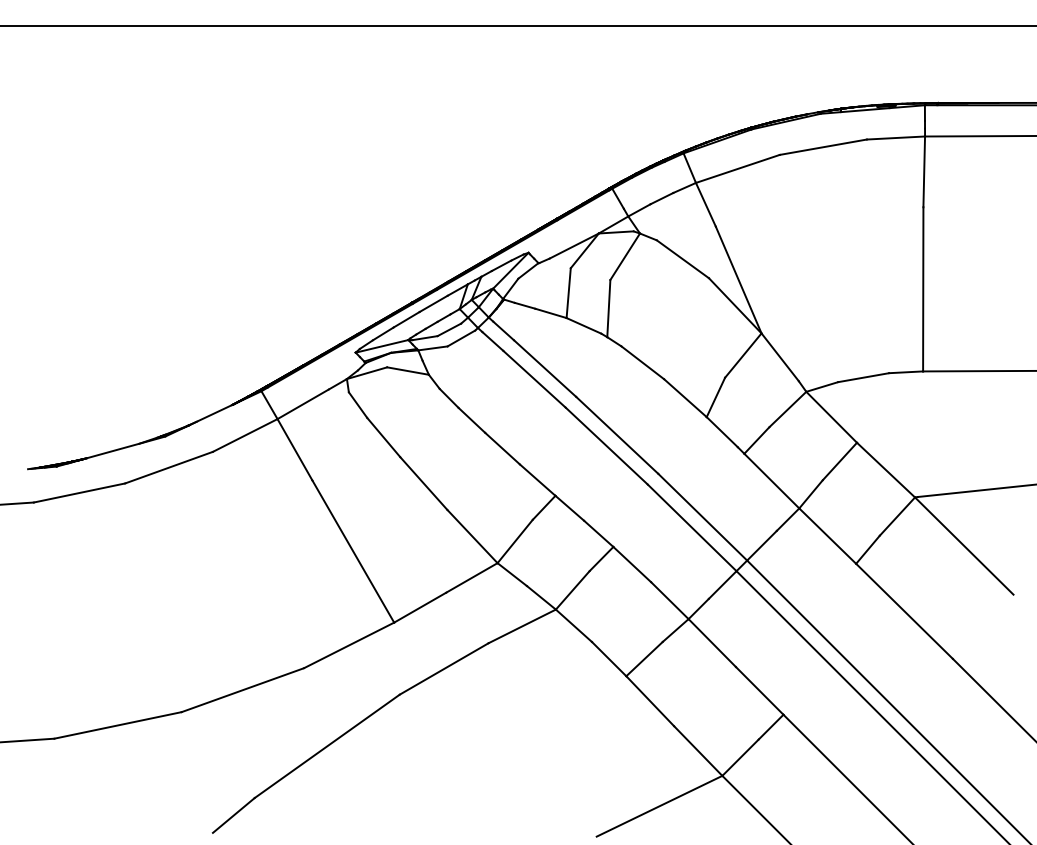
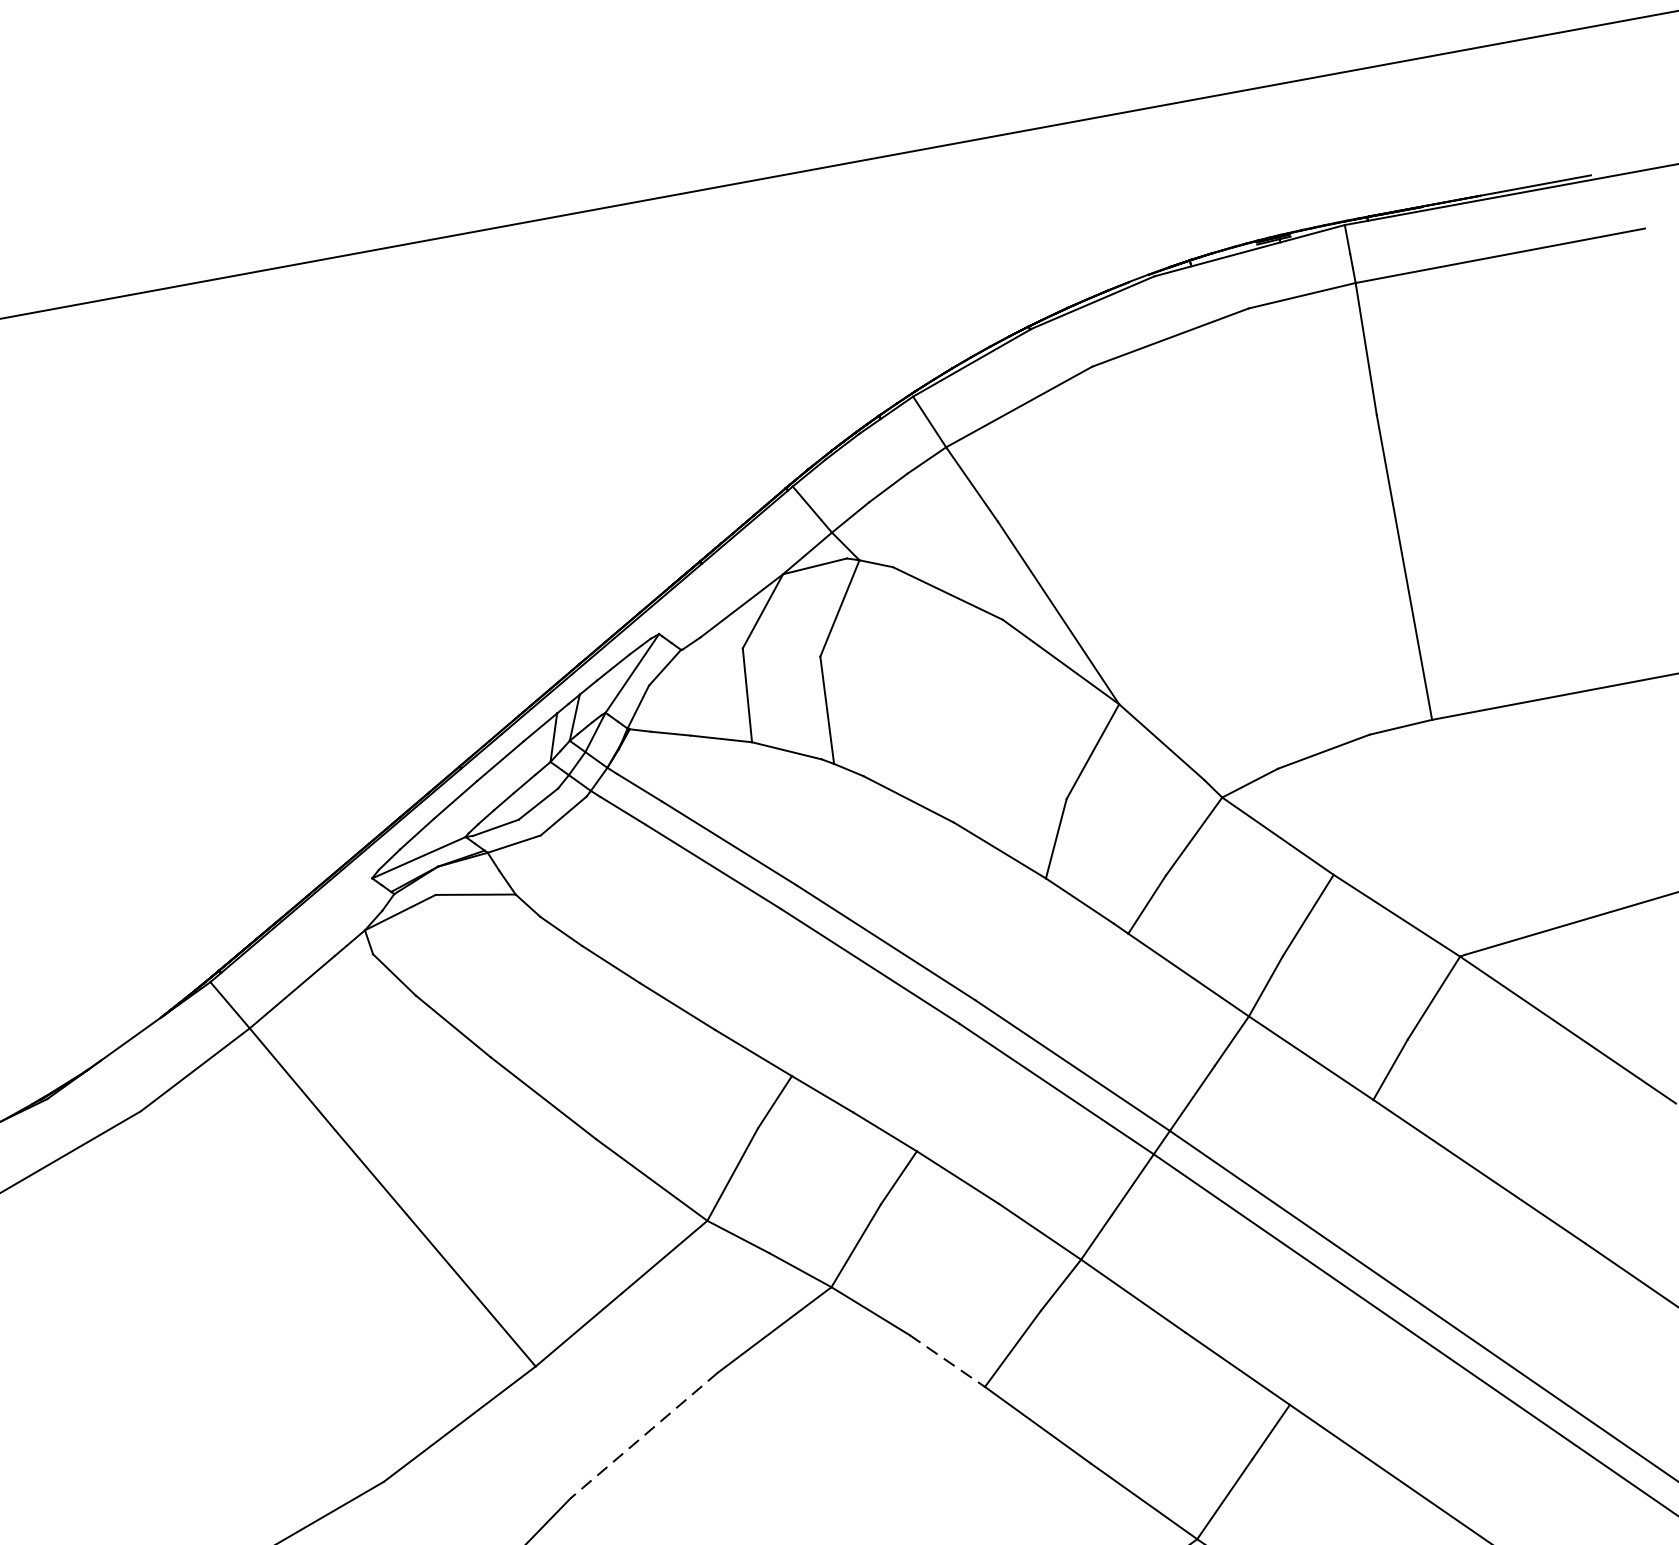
line: (609, 659) -> (948, 1361), solid -> dashed
line: (443, 669) -> (643, 1436), solid -> dashed

